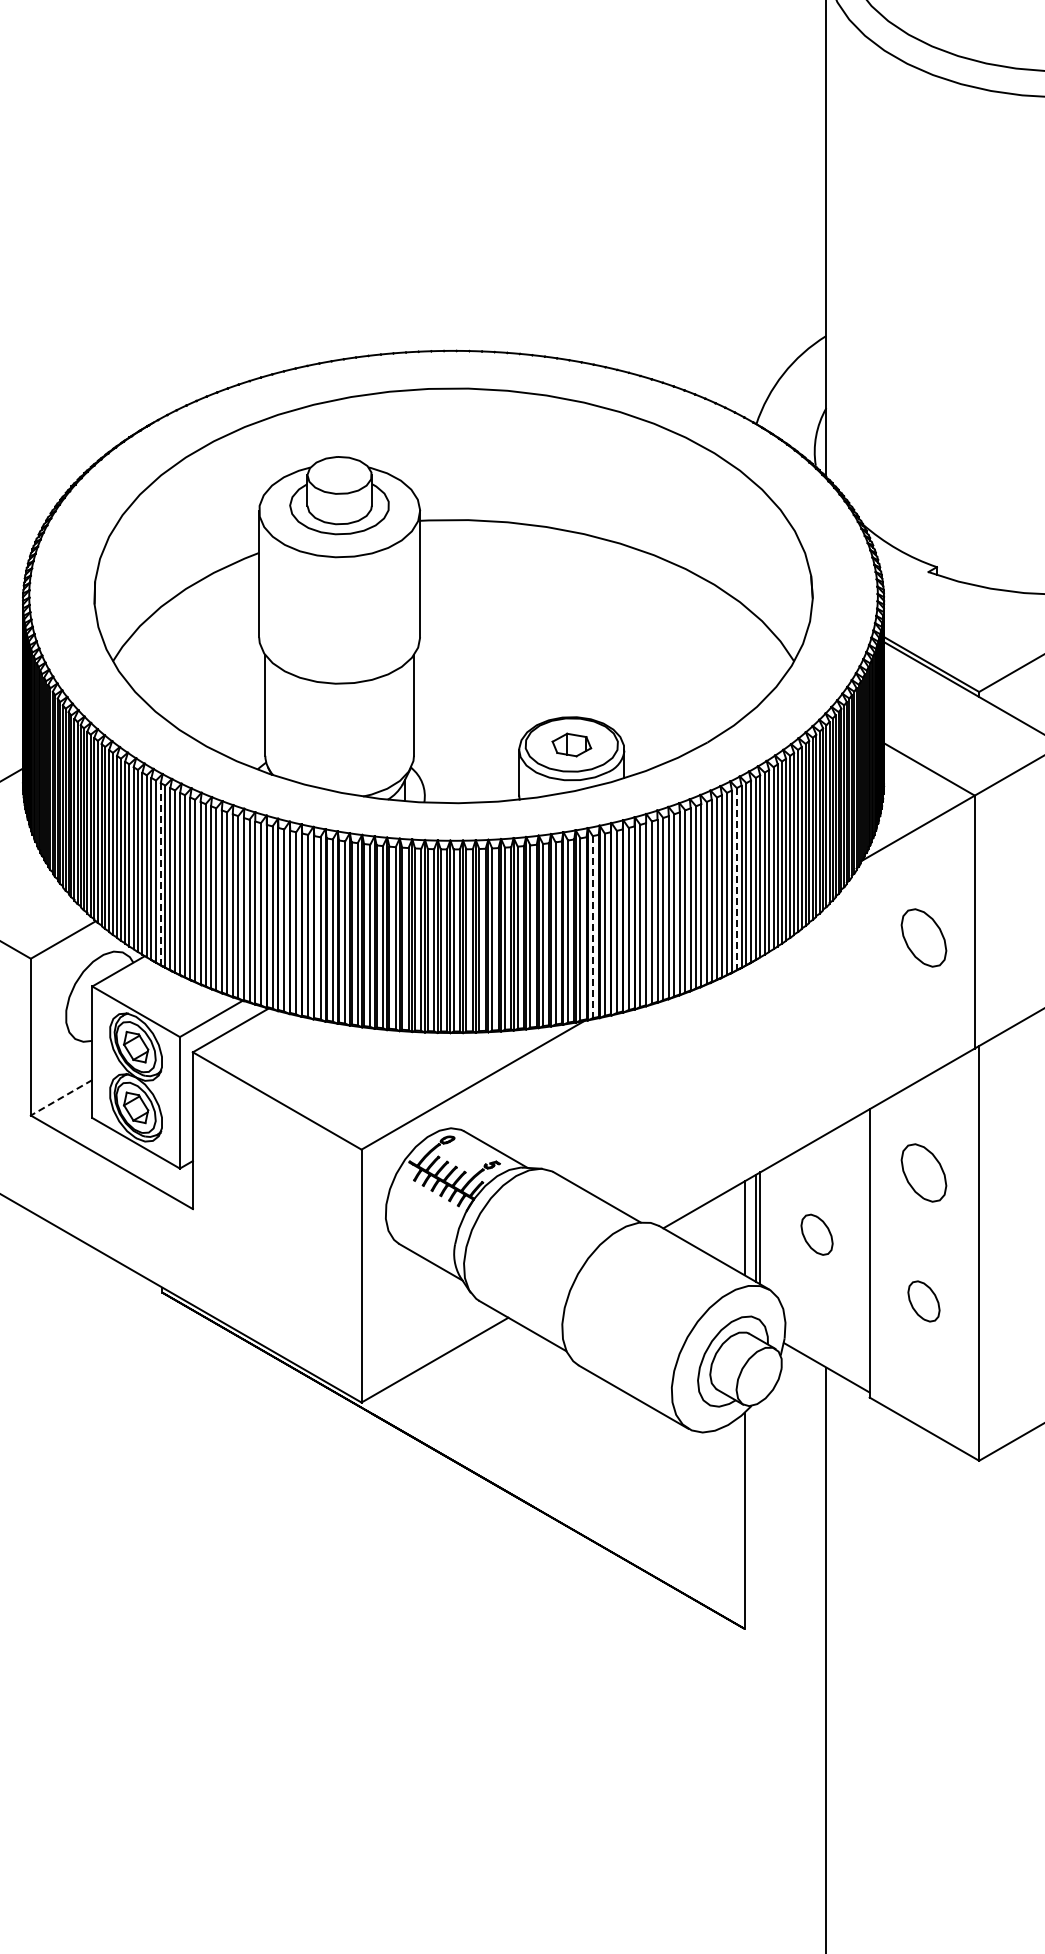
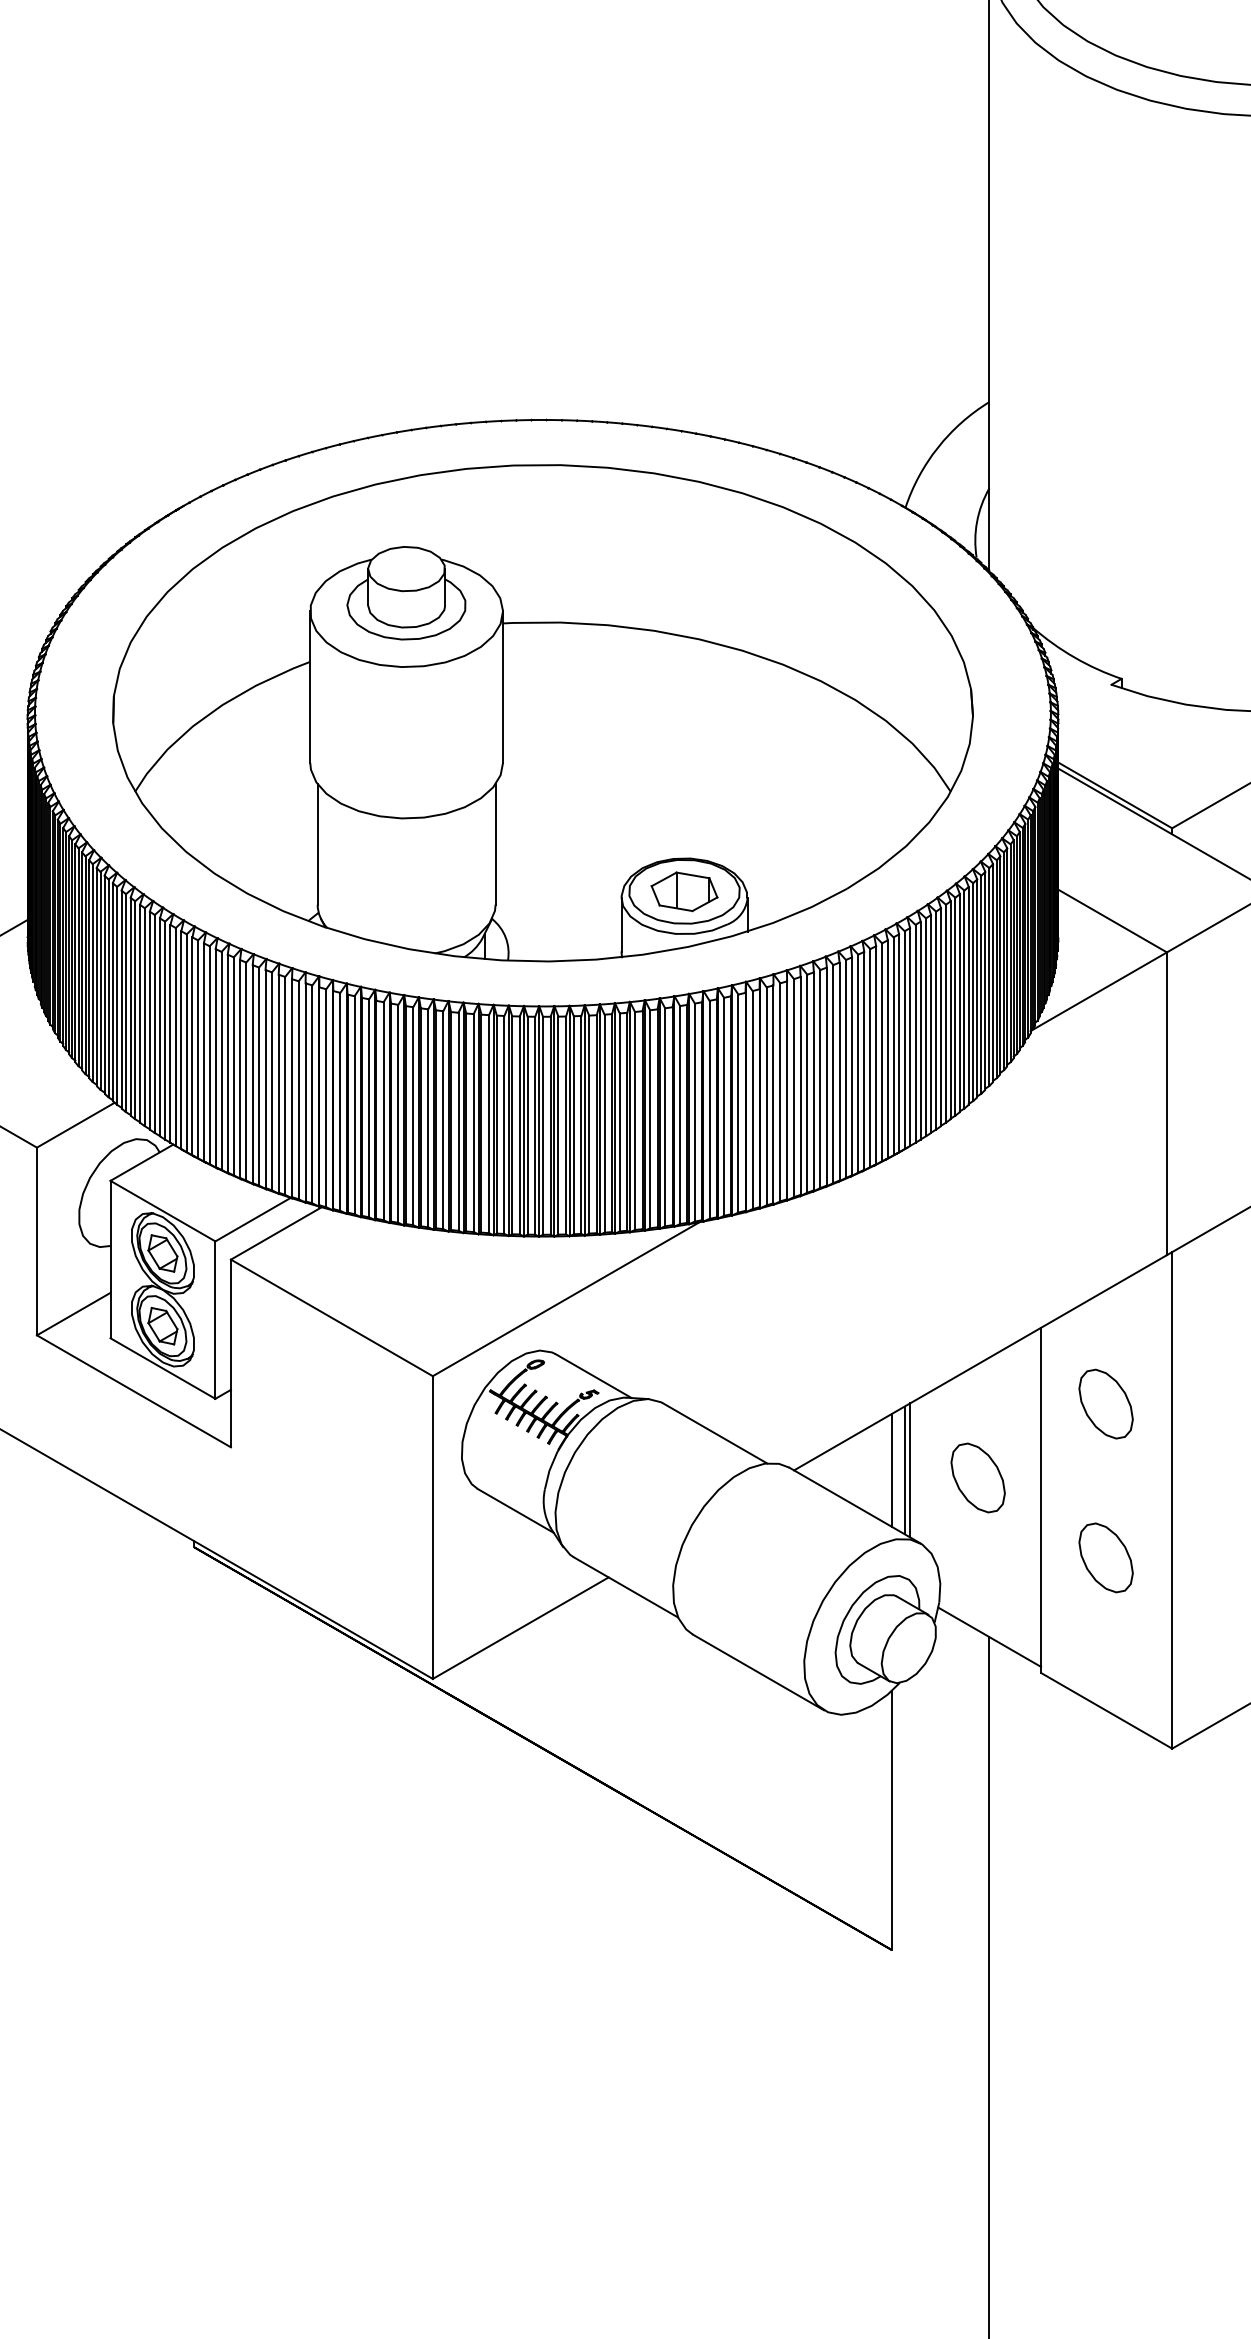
part: (571, 744) -> (684, 891), size x1.43
line: (160, 874) -> (192, 1046), dashed -> solid
line: (736, 879) -> (881, 1052), dashed -> solid
line: (592, 927) -> (709, 1110), dashed -> solid
part: (923, 937) -> (1105, 1122), removed
line: (61, 1098) -> (73, 1314), dashed -> solid
part: (816, 1234) -> (977, 1477), size x1.43
part: (923, 1301) -> (1105, 1557), size x1.43

